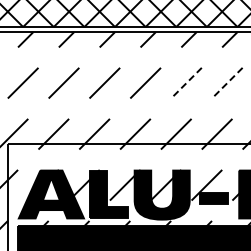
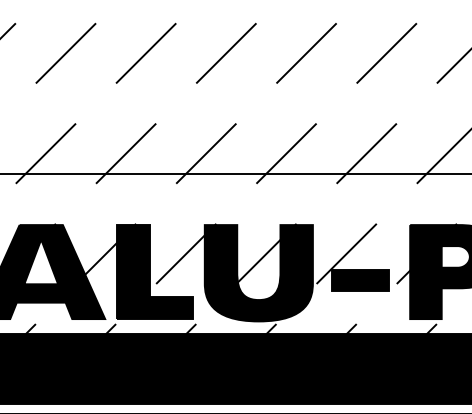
line: (186, 83) -> (306, 54), dashed -> solid
line: (227, 83) -> (387, 54), dashed -> solid

